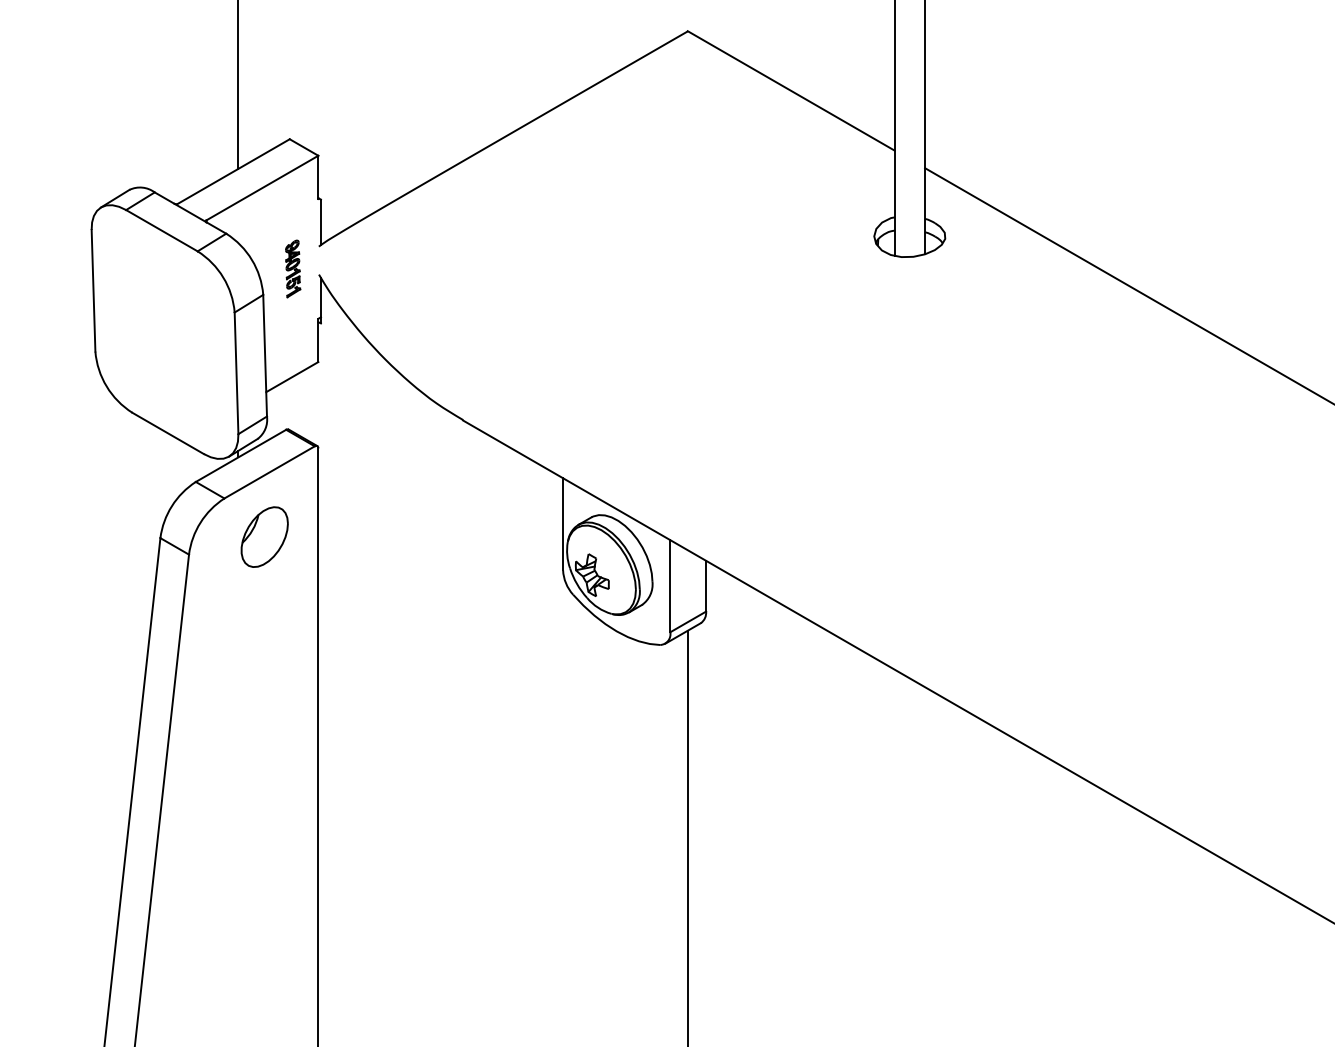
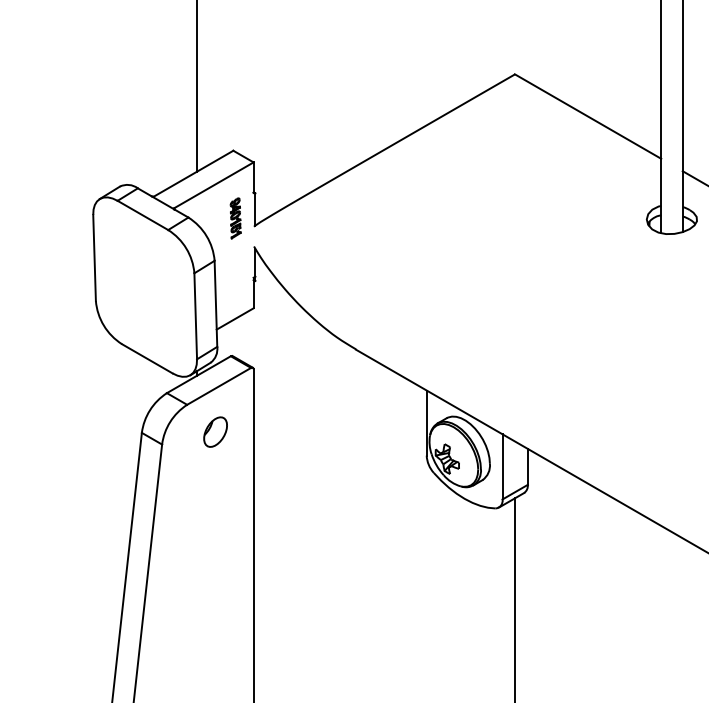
part: (293, 268) -> (236, 218), moved
part: (264, 536) -> (215, 431), size x0.7

